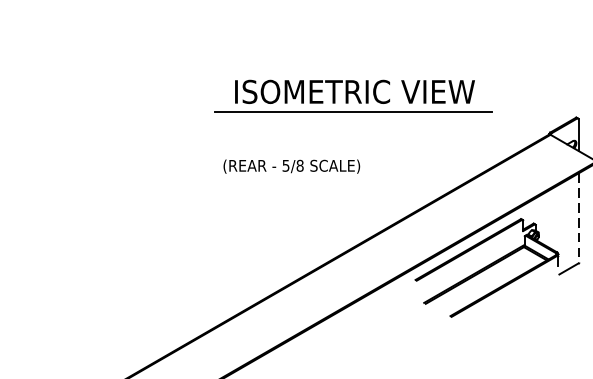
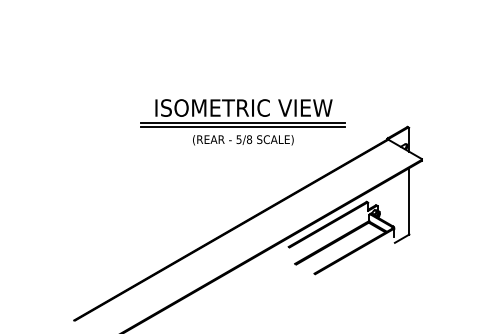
line: (352, 118) -> (242, 127), added
text: (292, 167) -> (243, 140), moved
line: (579, 218) -> (409, 201), dashed -> solid

